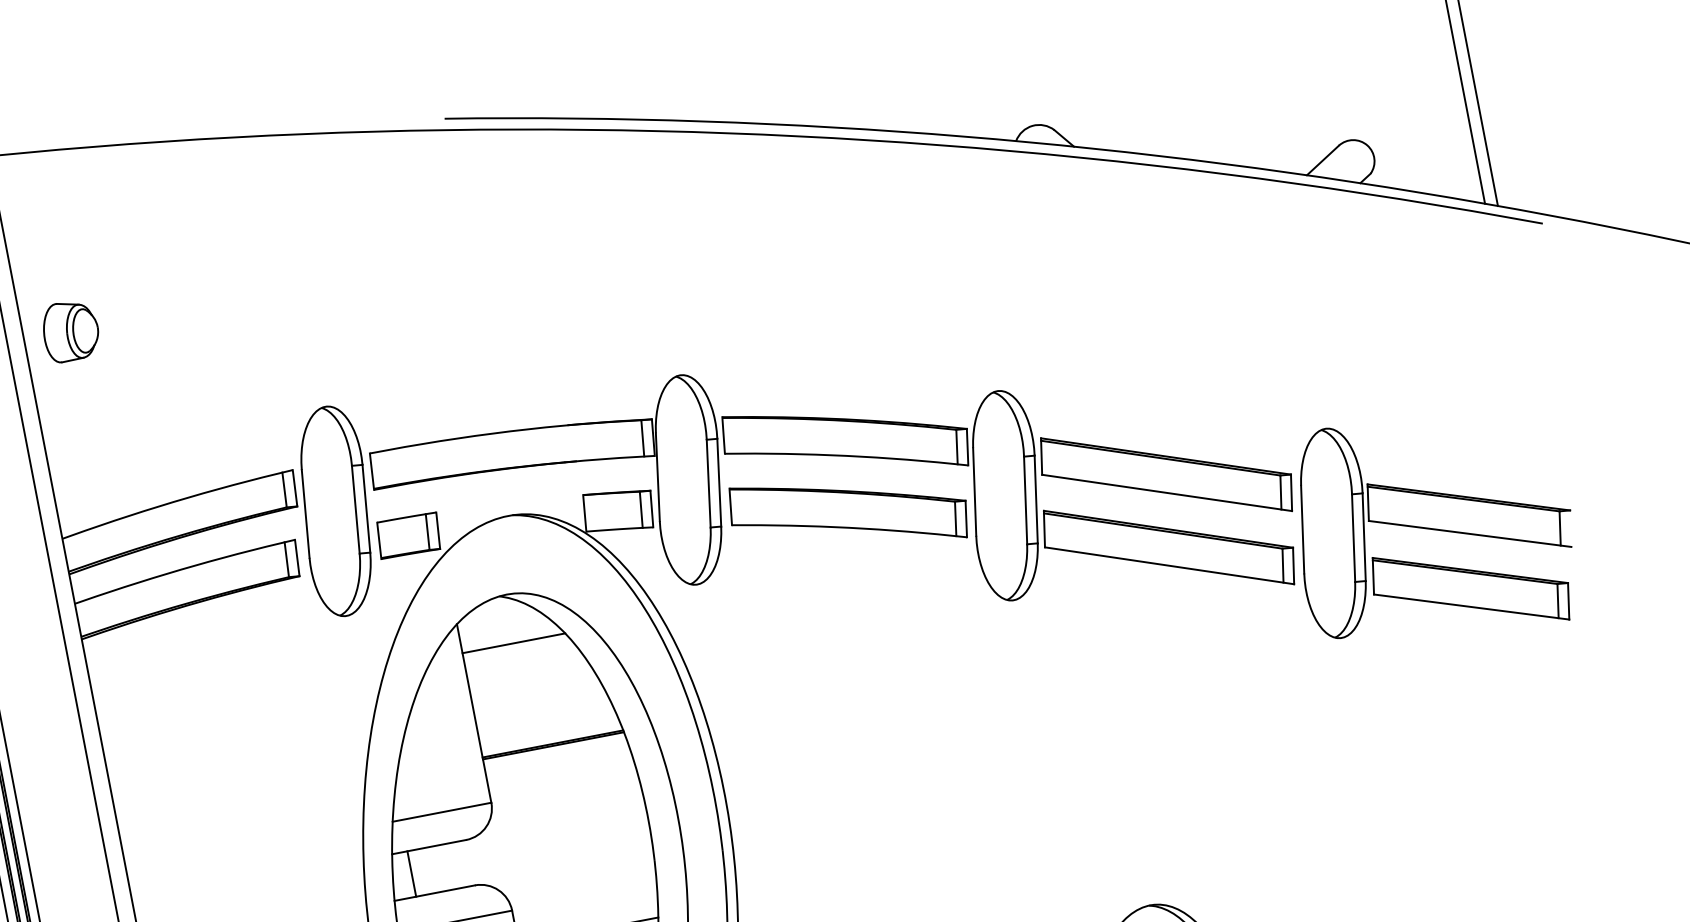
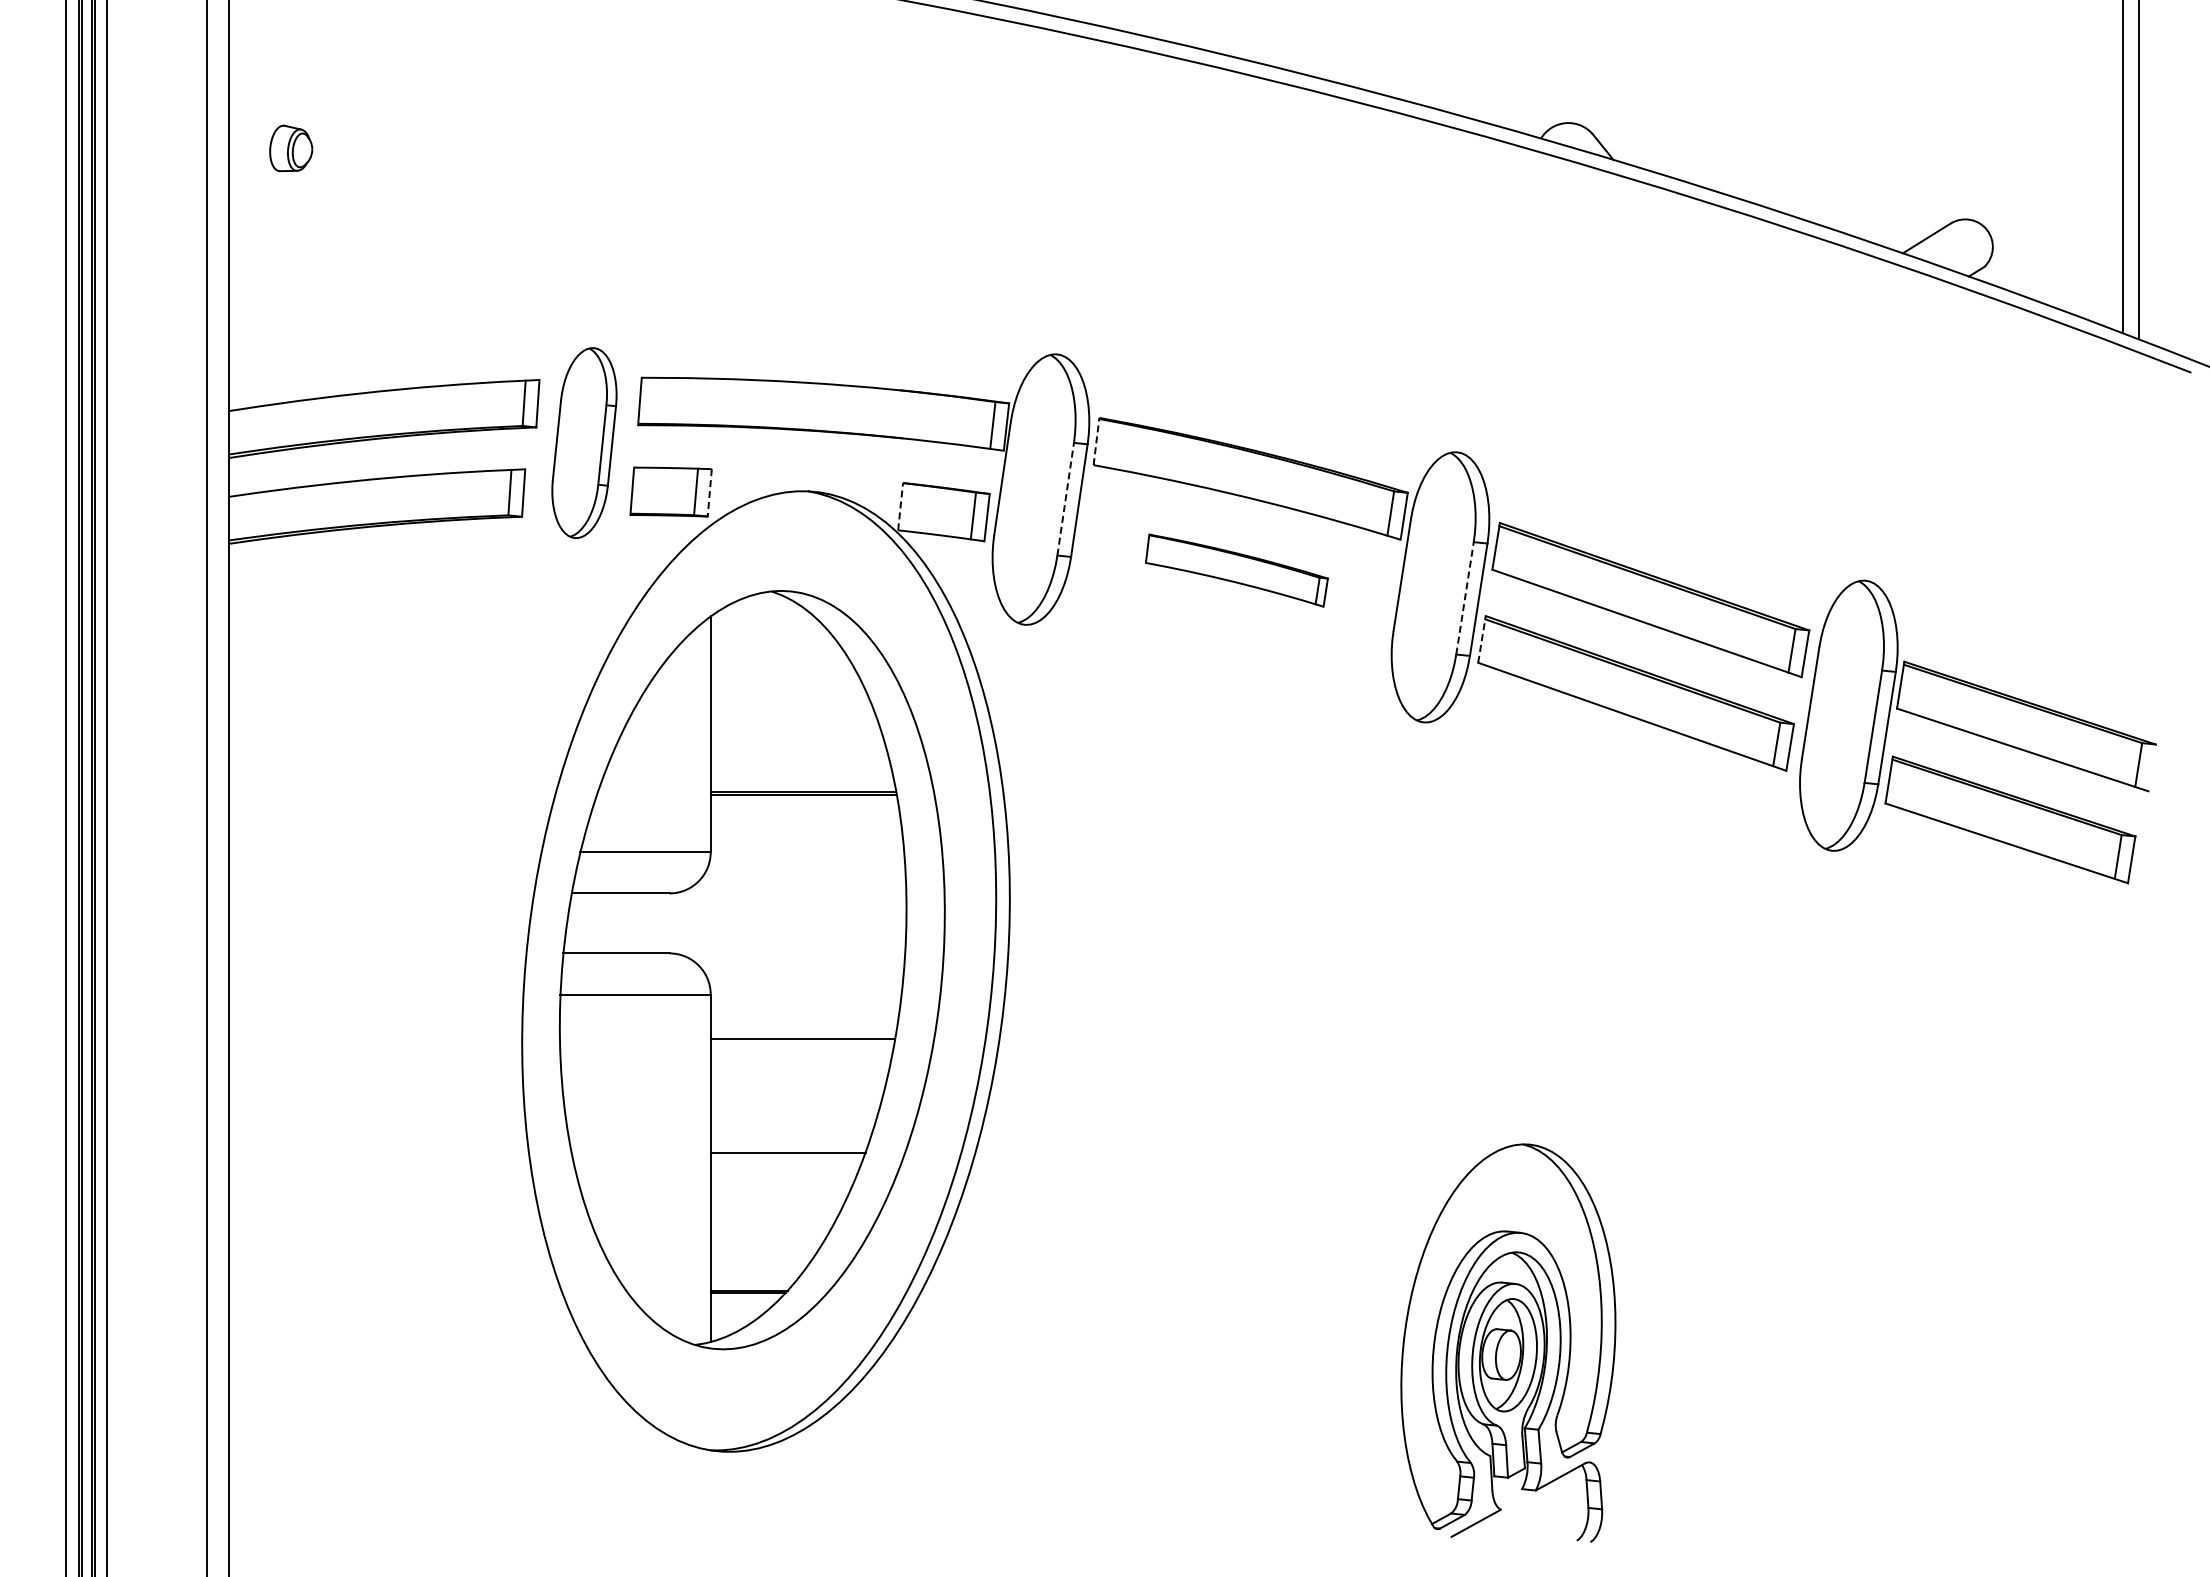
part: (71, 330) -> (291, 148), size x0.6
line: (723, 435) -> (1096, 441), solid -> dashed
line: (708, 483) -> (1065, 499), solid -> dashed
line: (1025, 500) -> (1465, 598), solid -> dashed
part: (335, 510) -> (584, 442), size x0.7
part: (848, 512) -> (1236, 570), size x0.6
line: (584, 513) -> (900, 506), solid -> dashed
line: (1044, 529) -> (1482, 639), solid -> dashed
line: (437, 530) -> (709, 492), solid -> dashed
line: (513, 643) -> (778, 654), removed
line: (411, 874) -> (591, 923), removed

